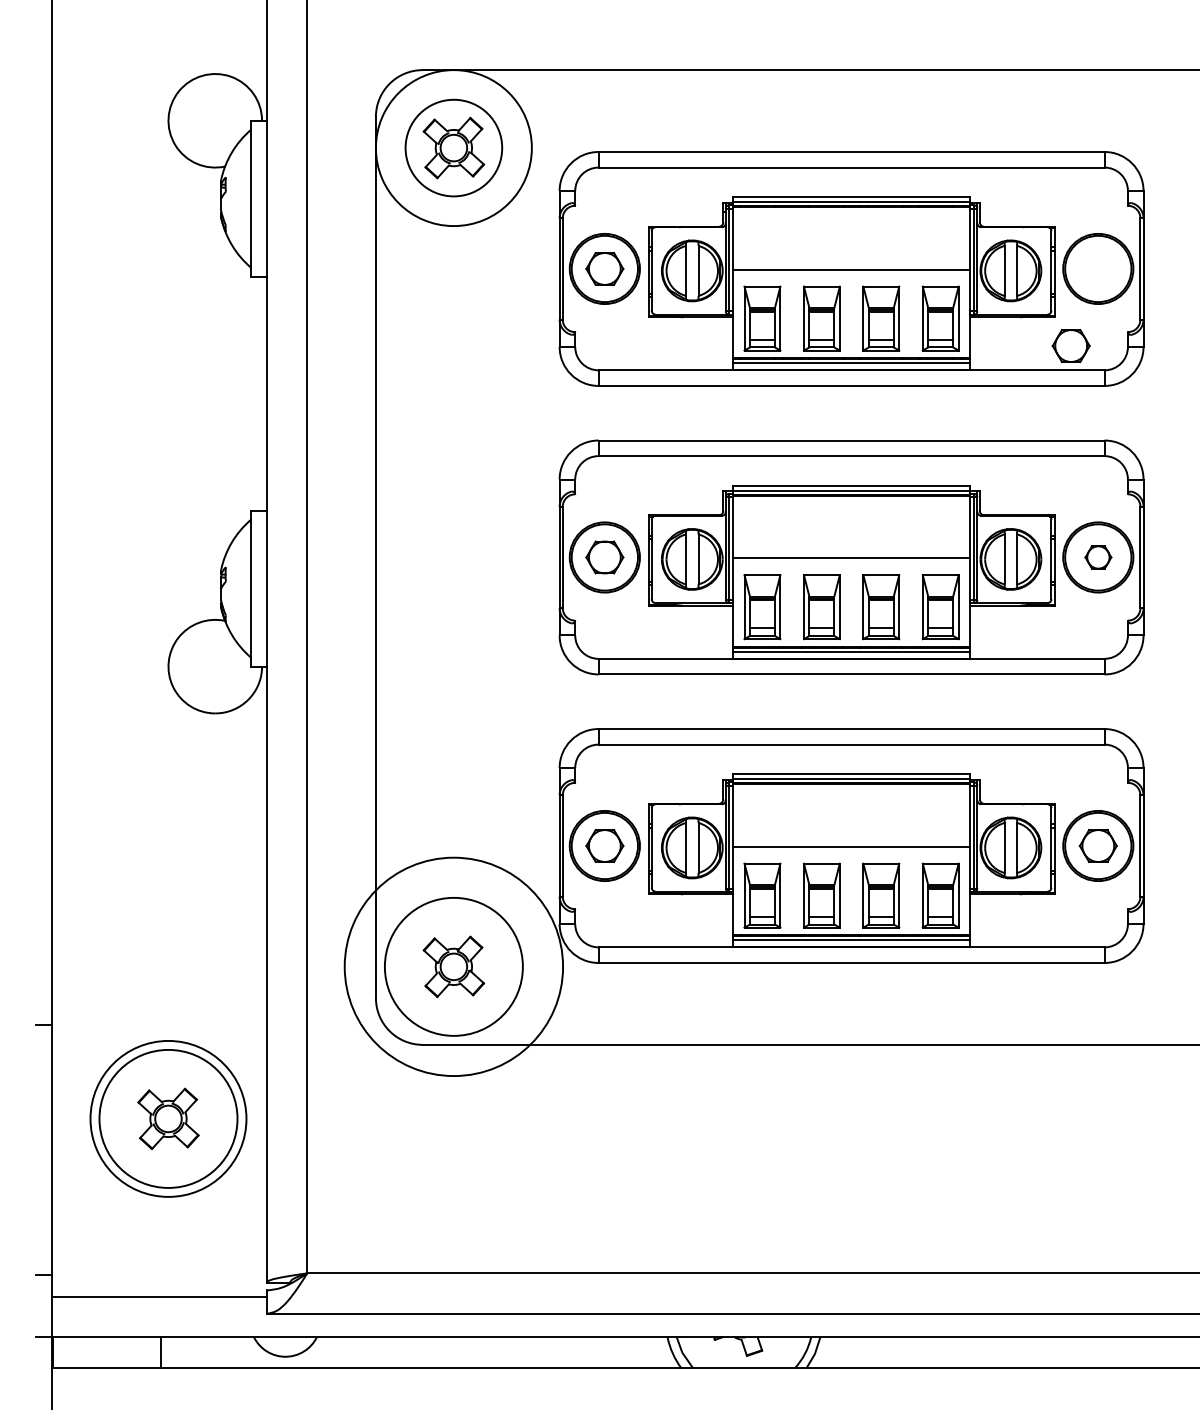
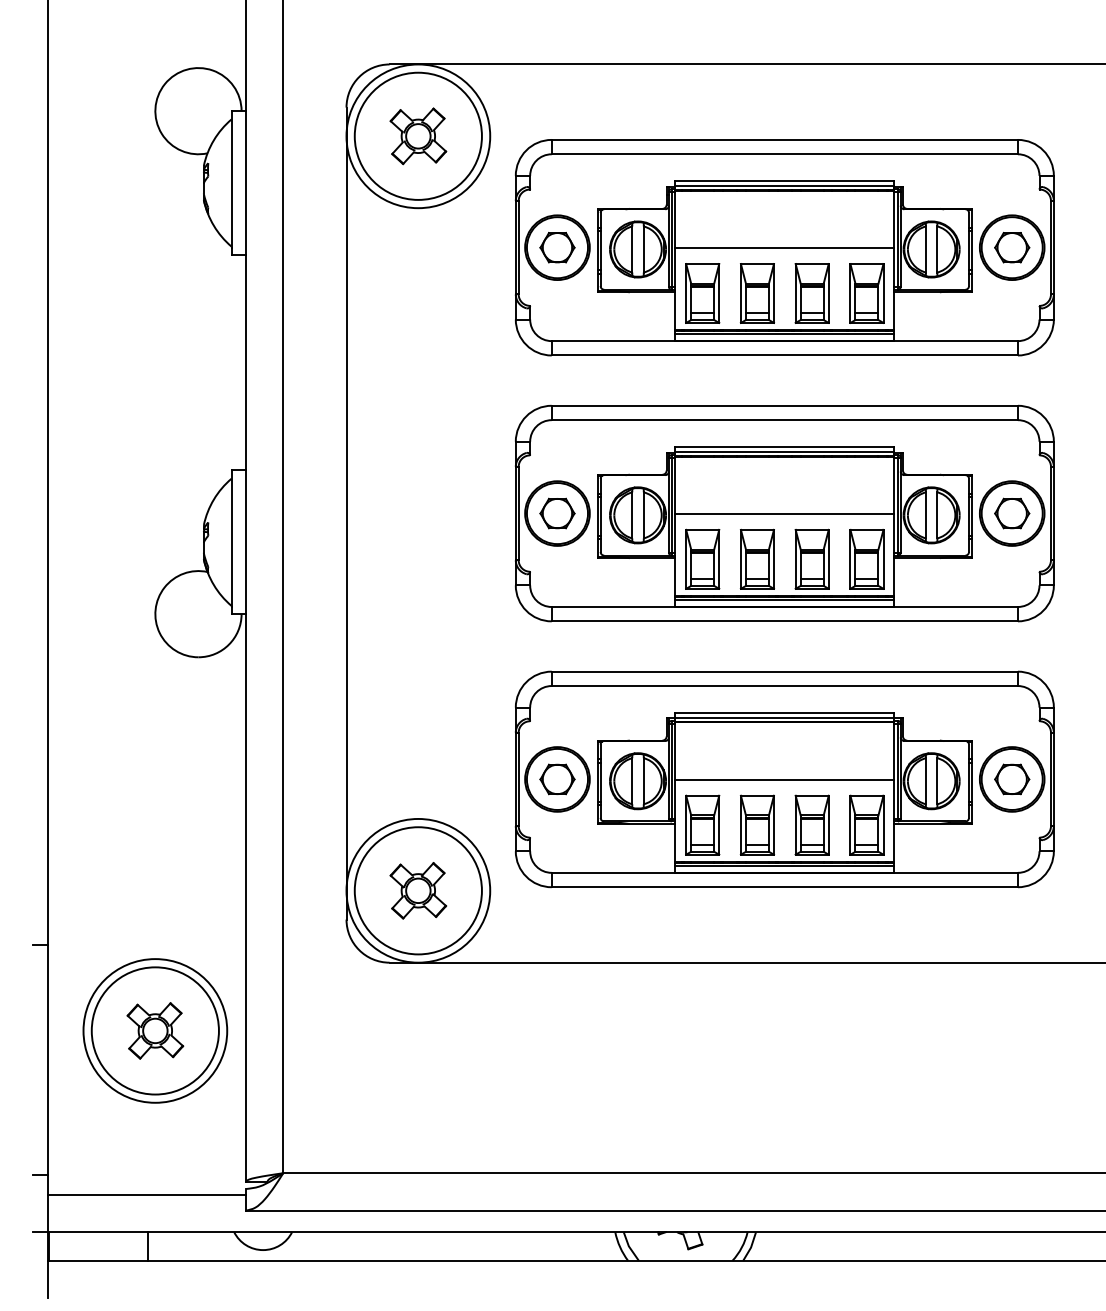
circle: (452, 147) -> (417, 135), size x1.43
part: (1071, 345) -> (1012, 247), moved
part: (1098, 557) -> (1012, 513), size x1.43
circle: (454, 966) -> (418, 890), size x0.71

